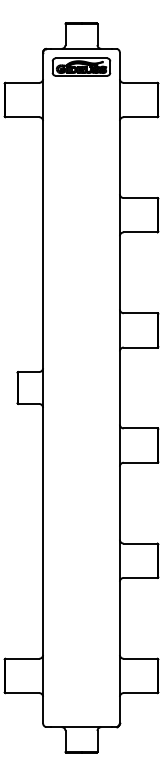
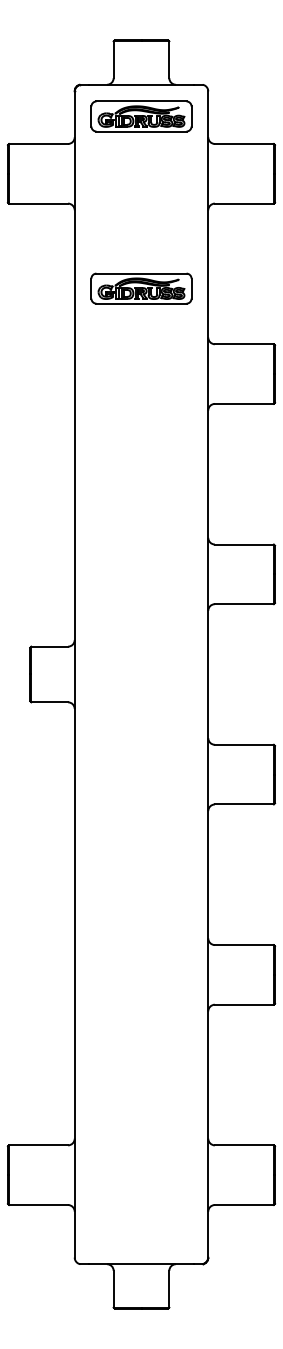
part: (81, 165) -> (141, 287), added

